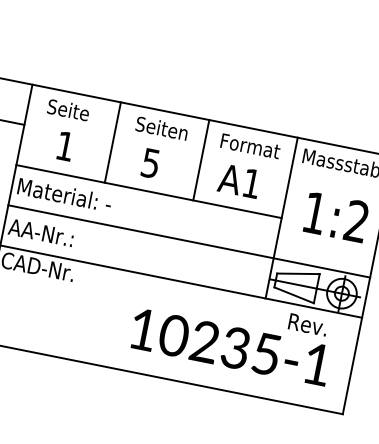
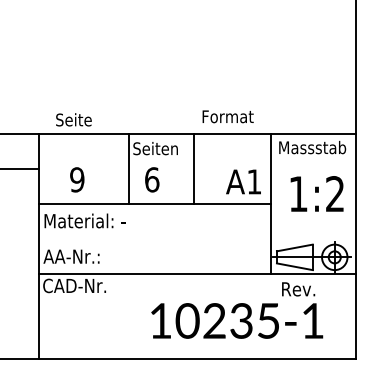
text: (68, 109) -> (73, 119), moved
line: (112, 142) -> (128, 168), moved
text: (65, 145) -> (77, 179), 1 -> 9
text: (249, 145) -> (227, 116), moved
text: (151, 163) -> (152, 179), 5 -> 6
text: (239, 180) -> (243, 181), moved
line: (189, 241) -> (197, 239), removed
text: (233, 335) -> (237, 310), moved

